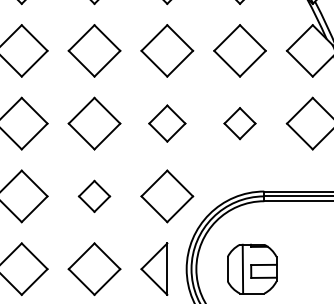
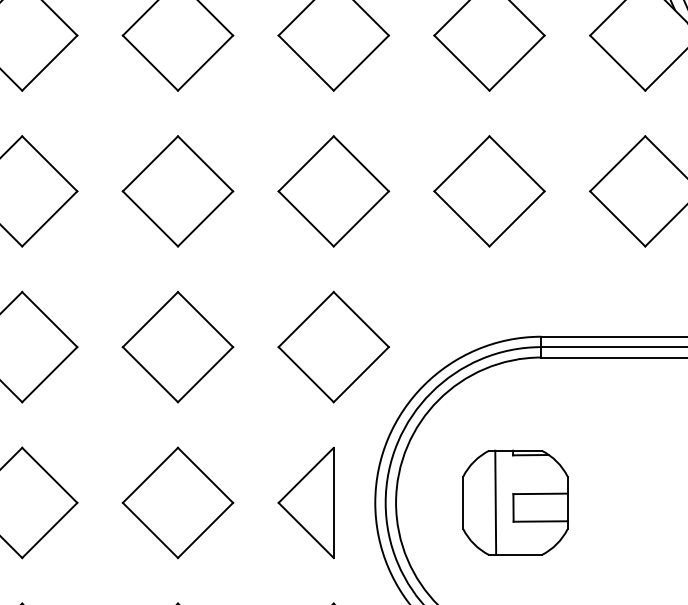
part: (167, 123) -> (334, 191), size x1.43
part: (239, 123) -> (488, 191), size x1.67
part: (94, 196) -> (177, 347), size x1.67

